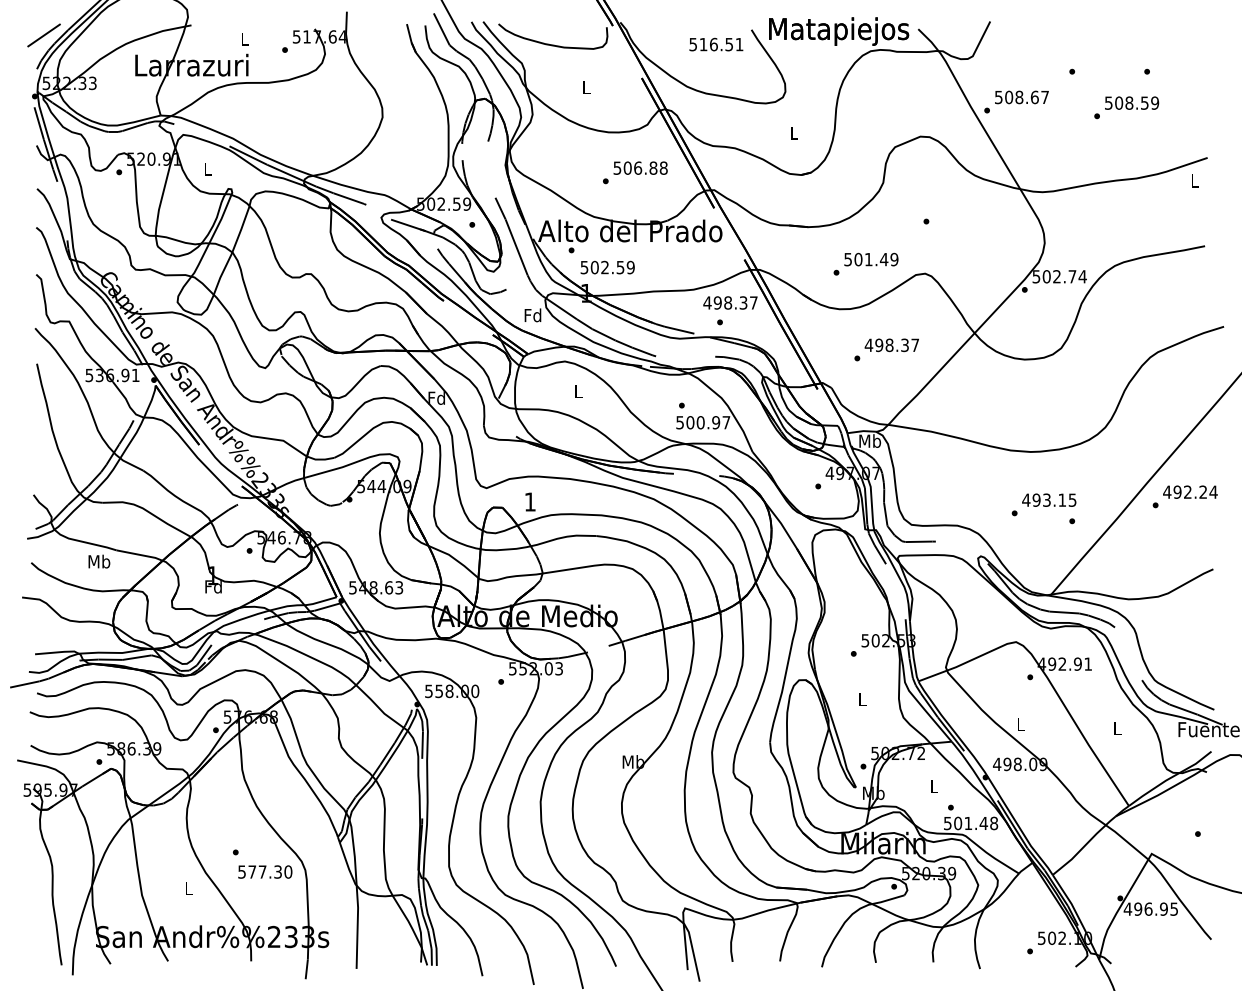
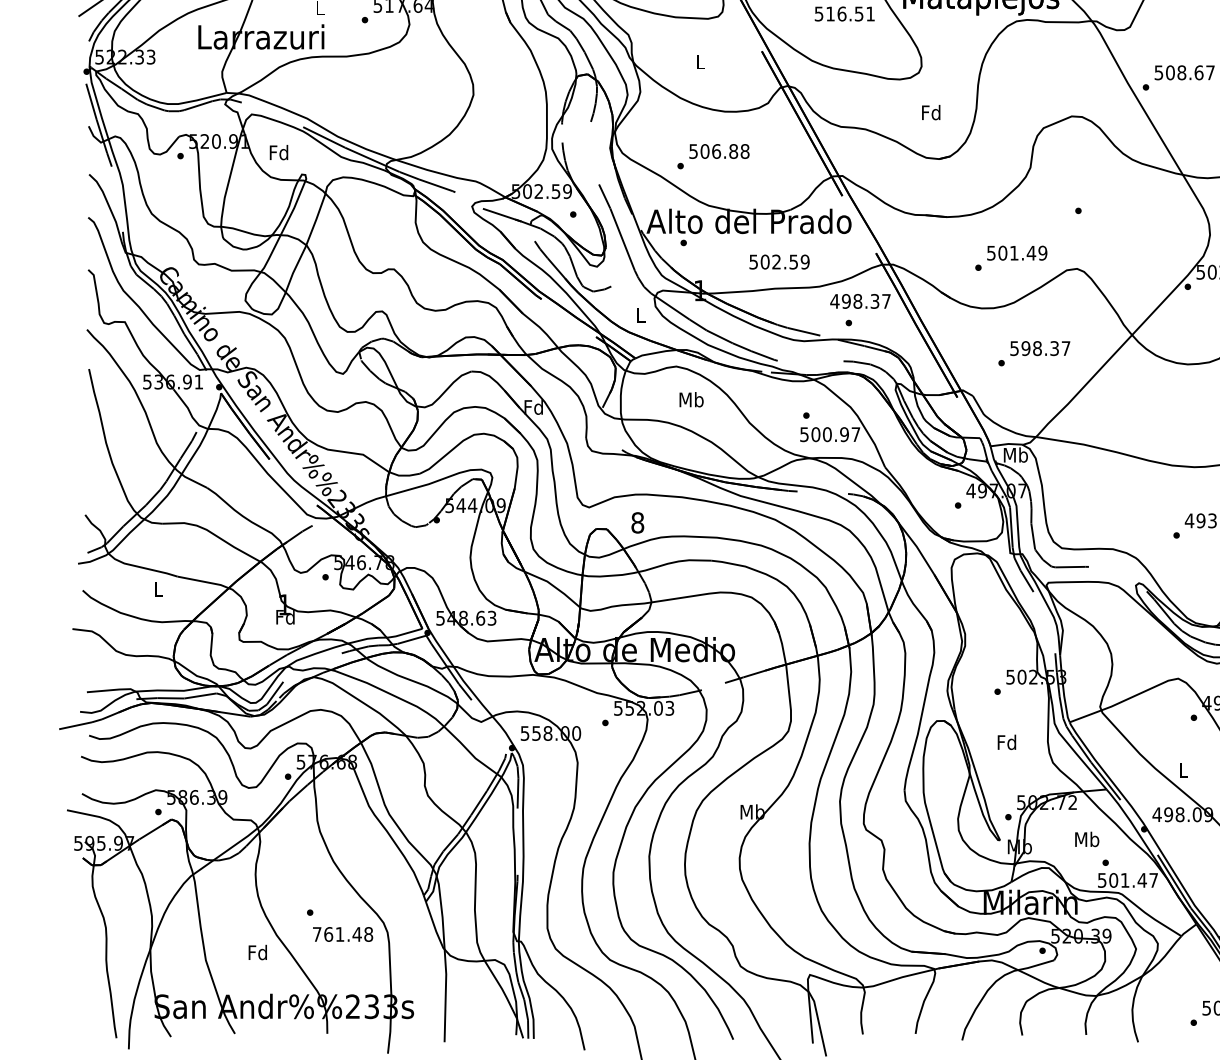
text: (793, 133) -> (930, 112), L -> Fd
text: (207, 169) -> (278, 152), L -> Fd
text: (635, 172) -> (713, 156), moved
text: (607, 267) -> (779, 261), moved
text: (532, 315) -> (640, 315), Fd -> L
text: (868, 345) -> (1014, 348), 498.37 -> 598.37
text: (578, 391) -> (691, 399), L -> Mb
text: (530, 501) -> (638, 522), 1 -> 8
text: (99, 561) -> (158, 589), Mb -> L
text: (861, 699) -> (1006, 742), L -> Fd
text: (934, 786) -> (1087, 839), L -> Mb
text: (994, 823) -> (1154, 880), 501.48 -> 501.47
text: (265, 871) -> (343, 933), 577.30 -> 761.48
text: (188, 888) -> (257, 952), L -> Fd

